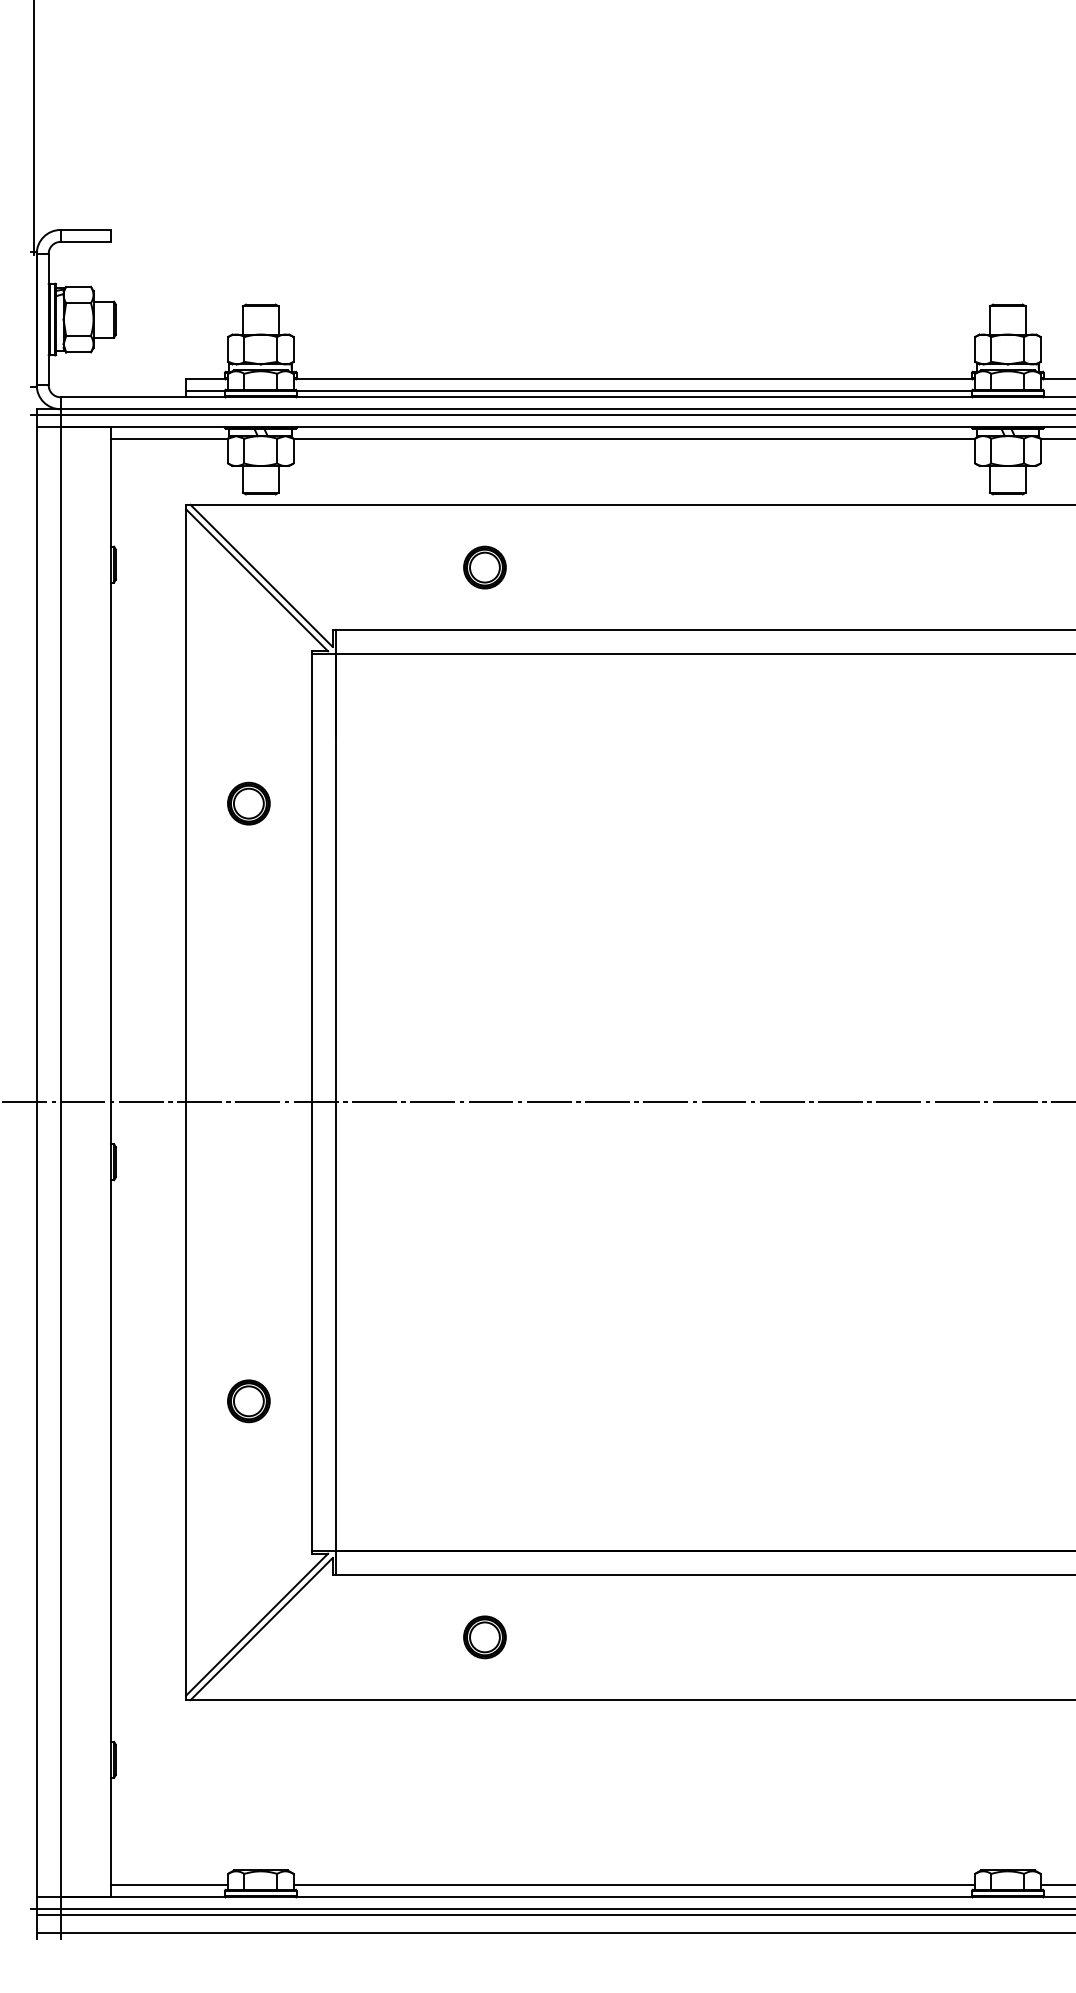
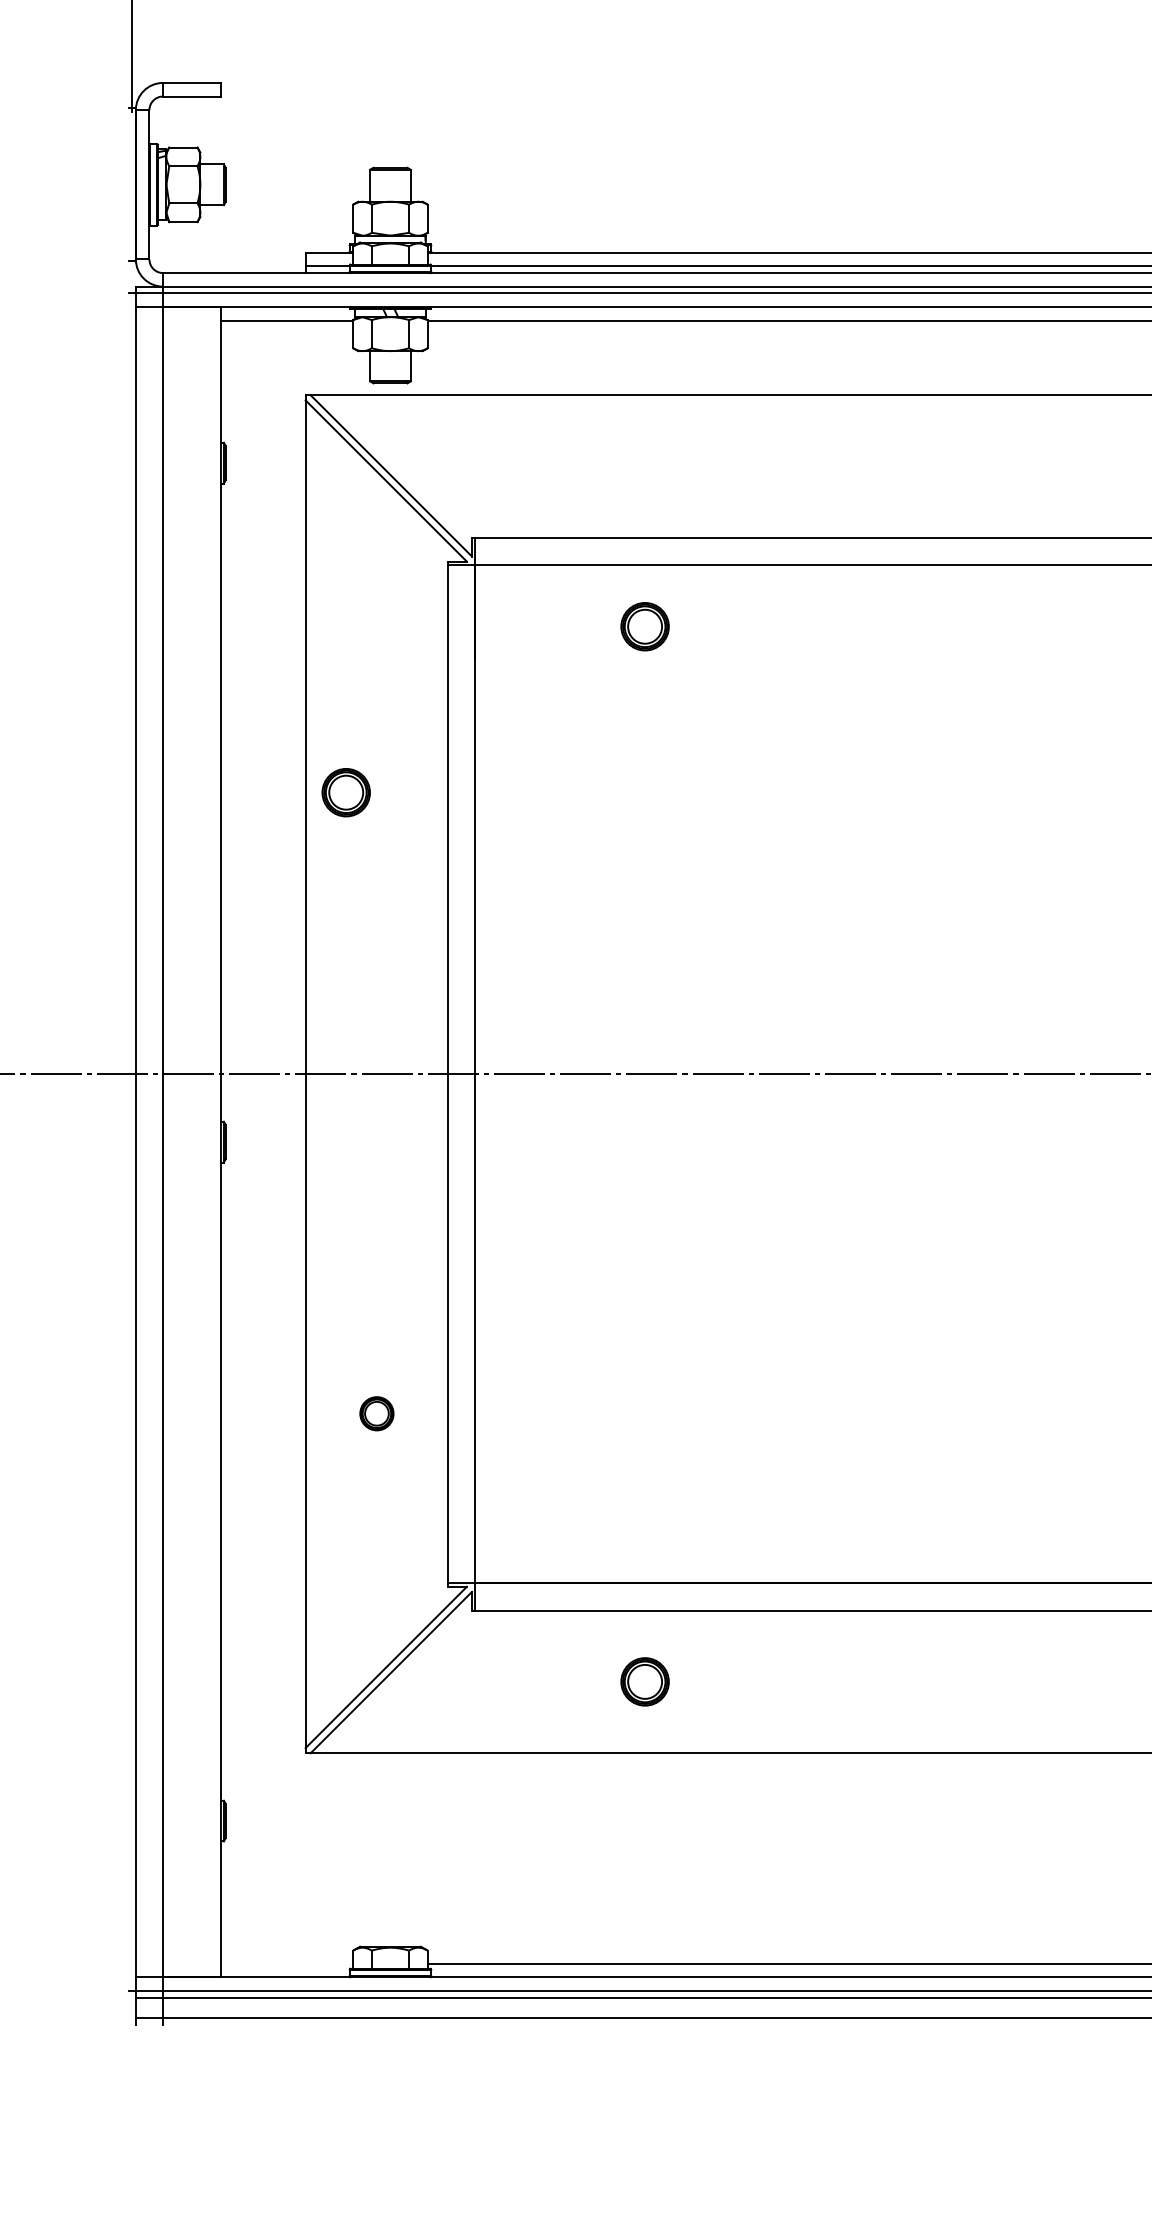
part: (484, 567) -> (644, 626), moved
part: (248, 803) -> (345, 792), moved
part: (248, 1401) -> (376, 1413), size x0.7
line: (169, 1885) -> (286, 1963), removed

